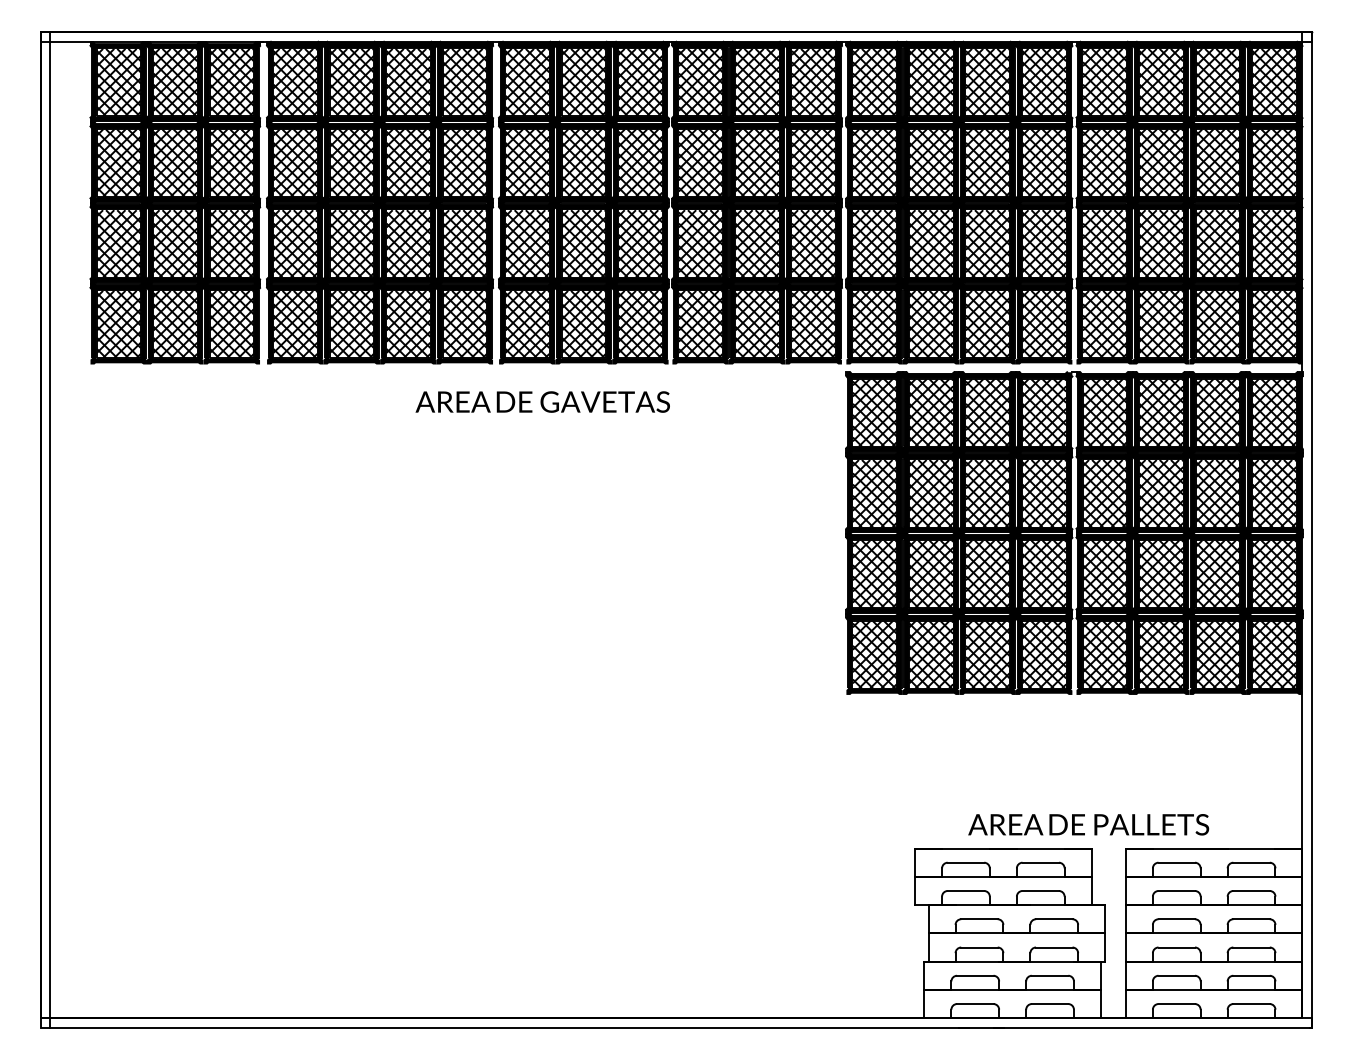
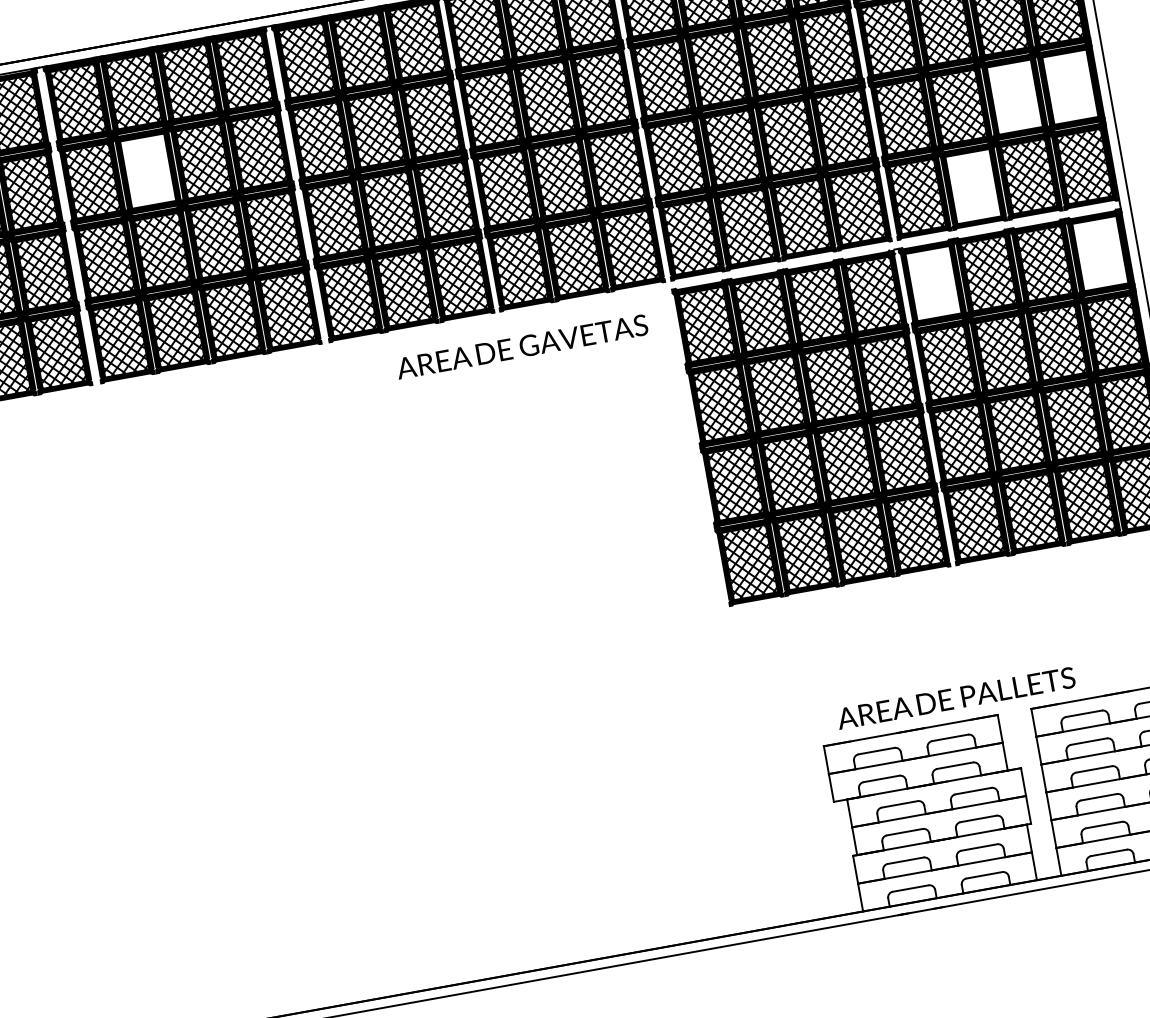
hatch: (351, 162) -> (147, 170), removed
hatch: (1217, 243) -> (1014, 97), removed
hatch: (1274, 243) -> (1070, 87), removed
hatch: (1161, 323) -> (973, 185), removed
text: (542, 401) -> (521, 346), moved
hatch: (1104, 412) -> (933, 283), removed
hatch: (1274, 412) -> (1100, 253), removed
text: (1088, 824) -> (955, 698), moved

